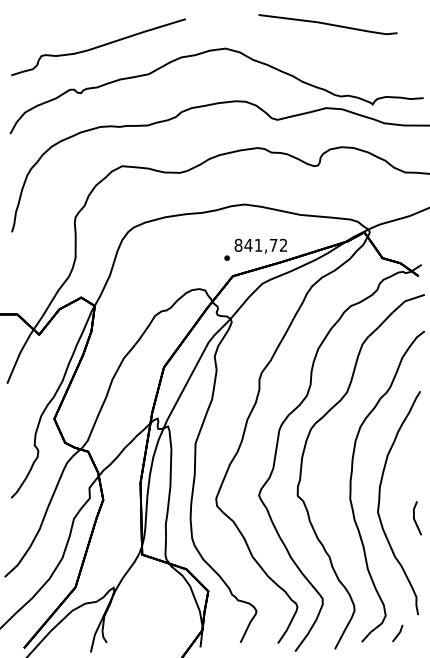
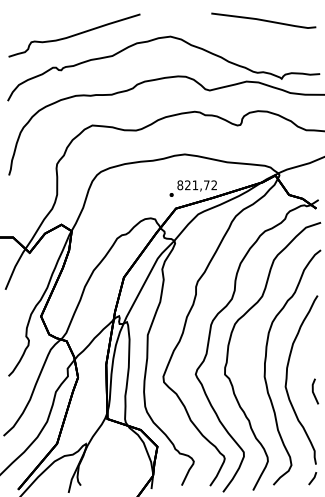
line: (327, 24) -> (263, 20), moved
text: (248, 244) -> (187, 184), 841,72 -> 821,72
line: (397, 633) -> (312, 478), moved

